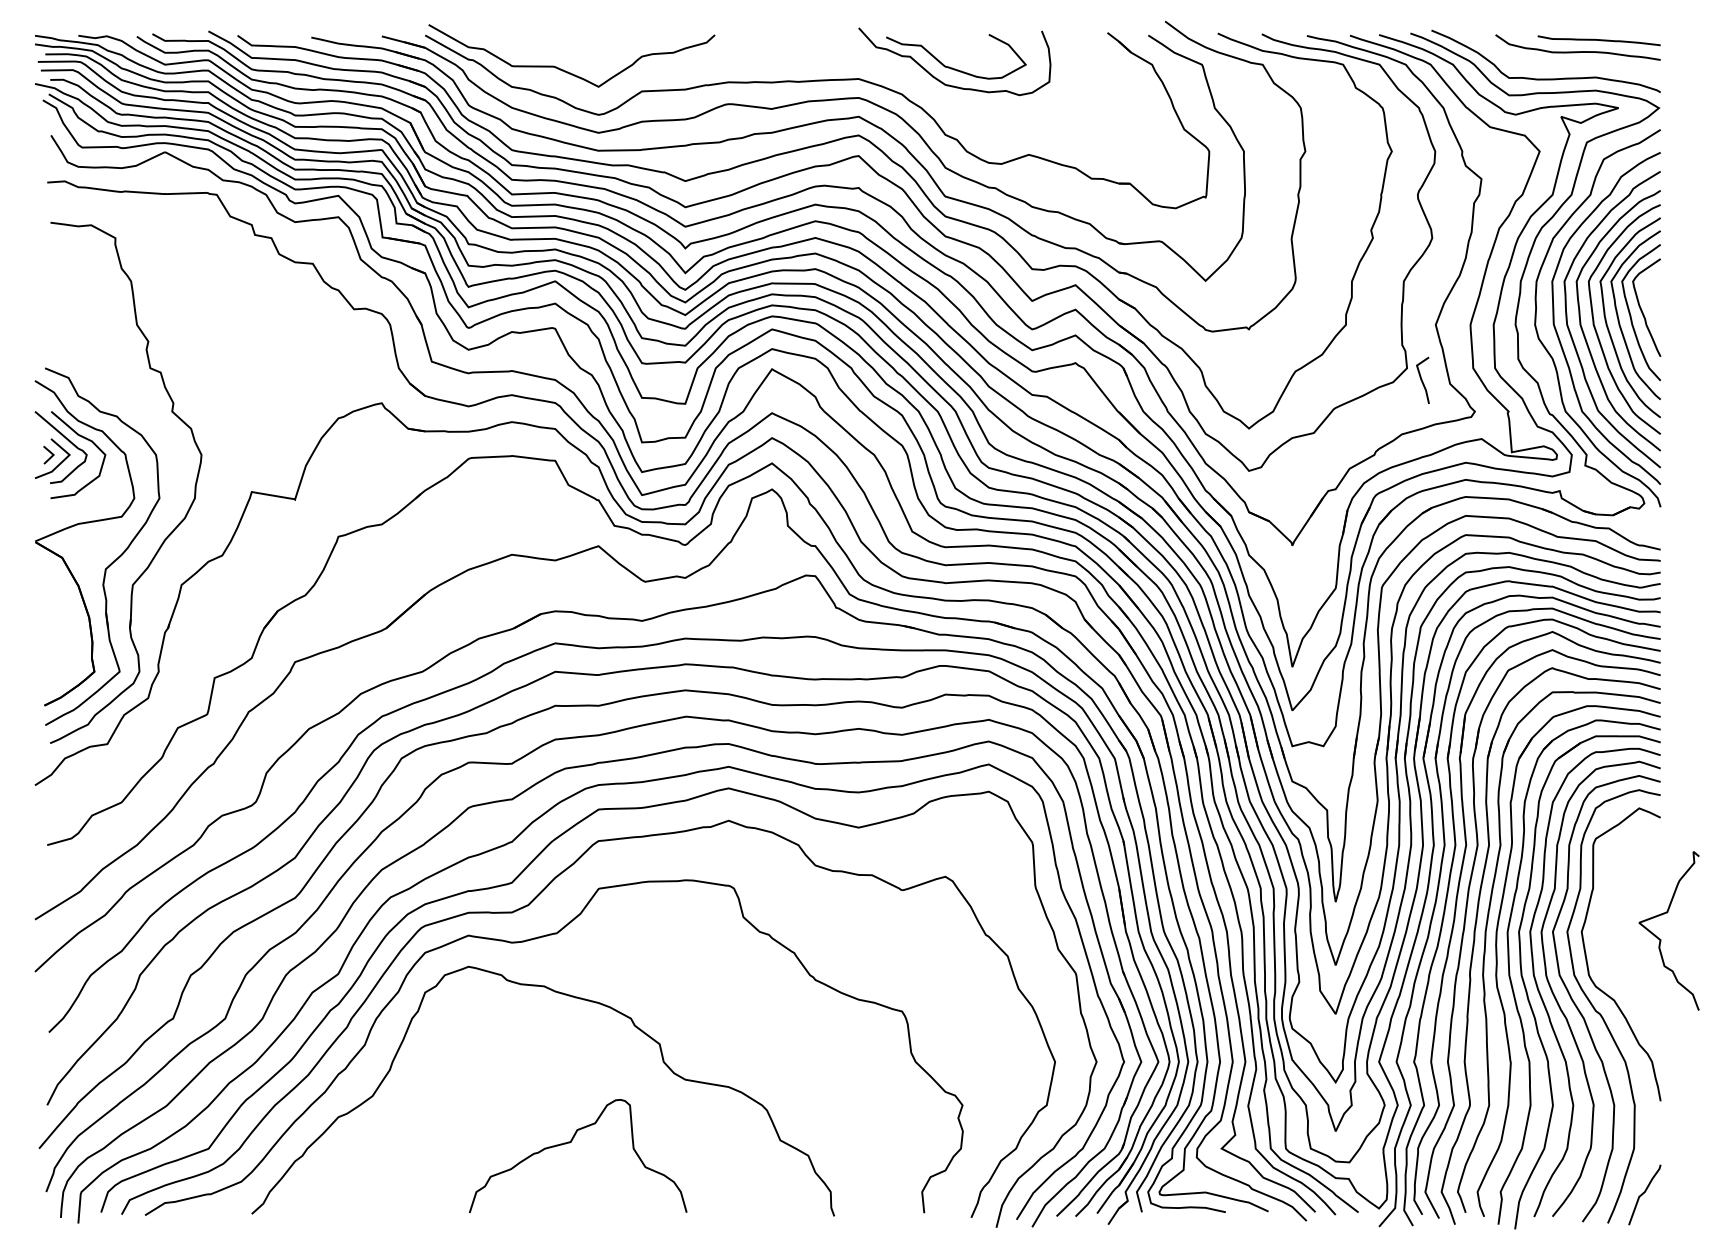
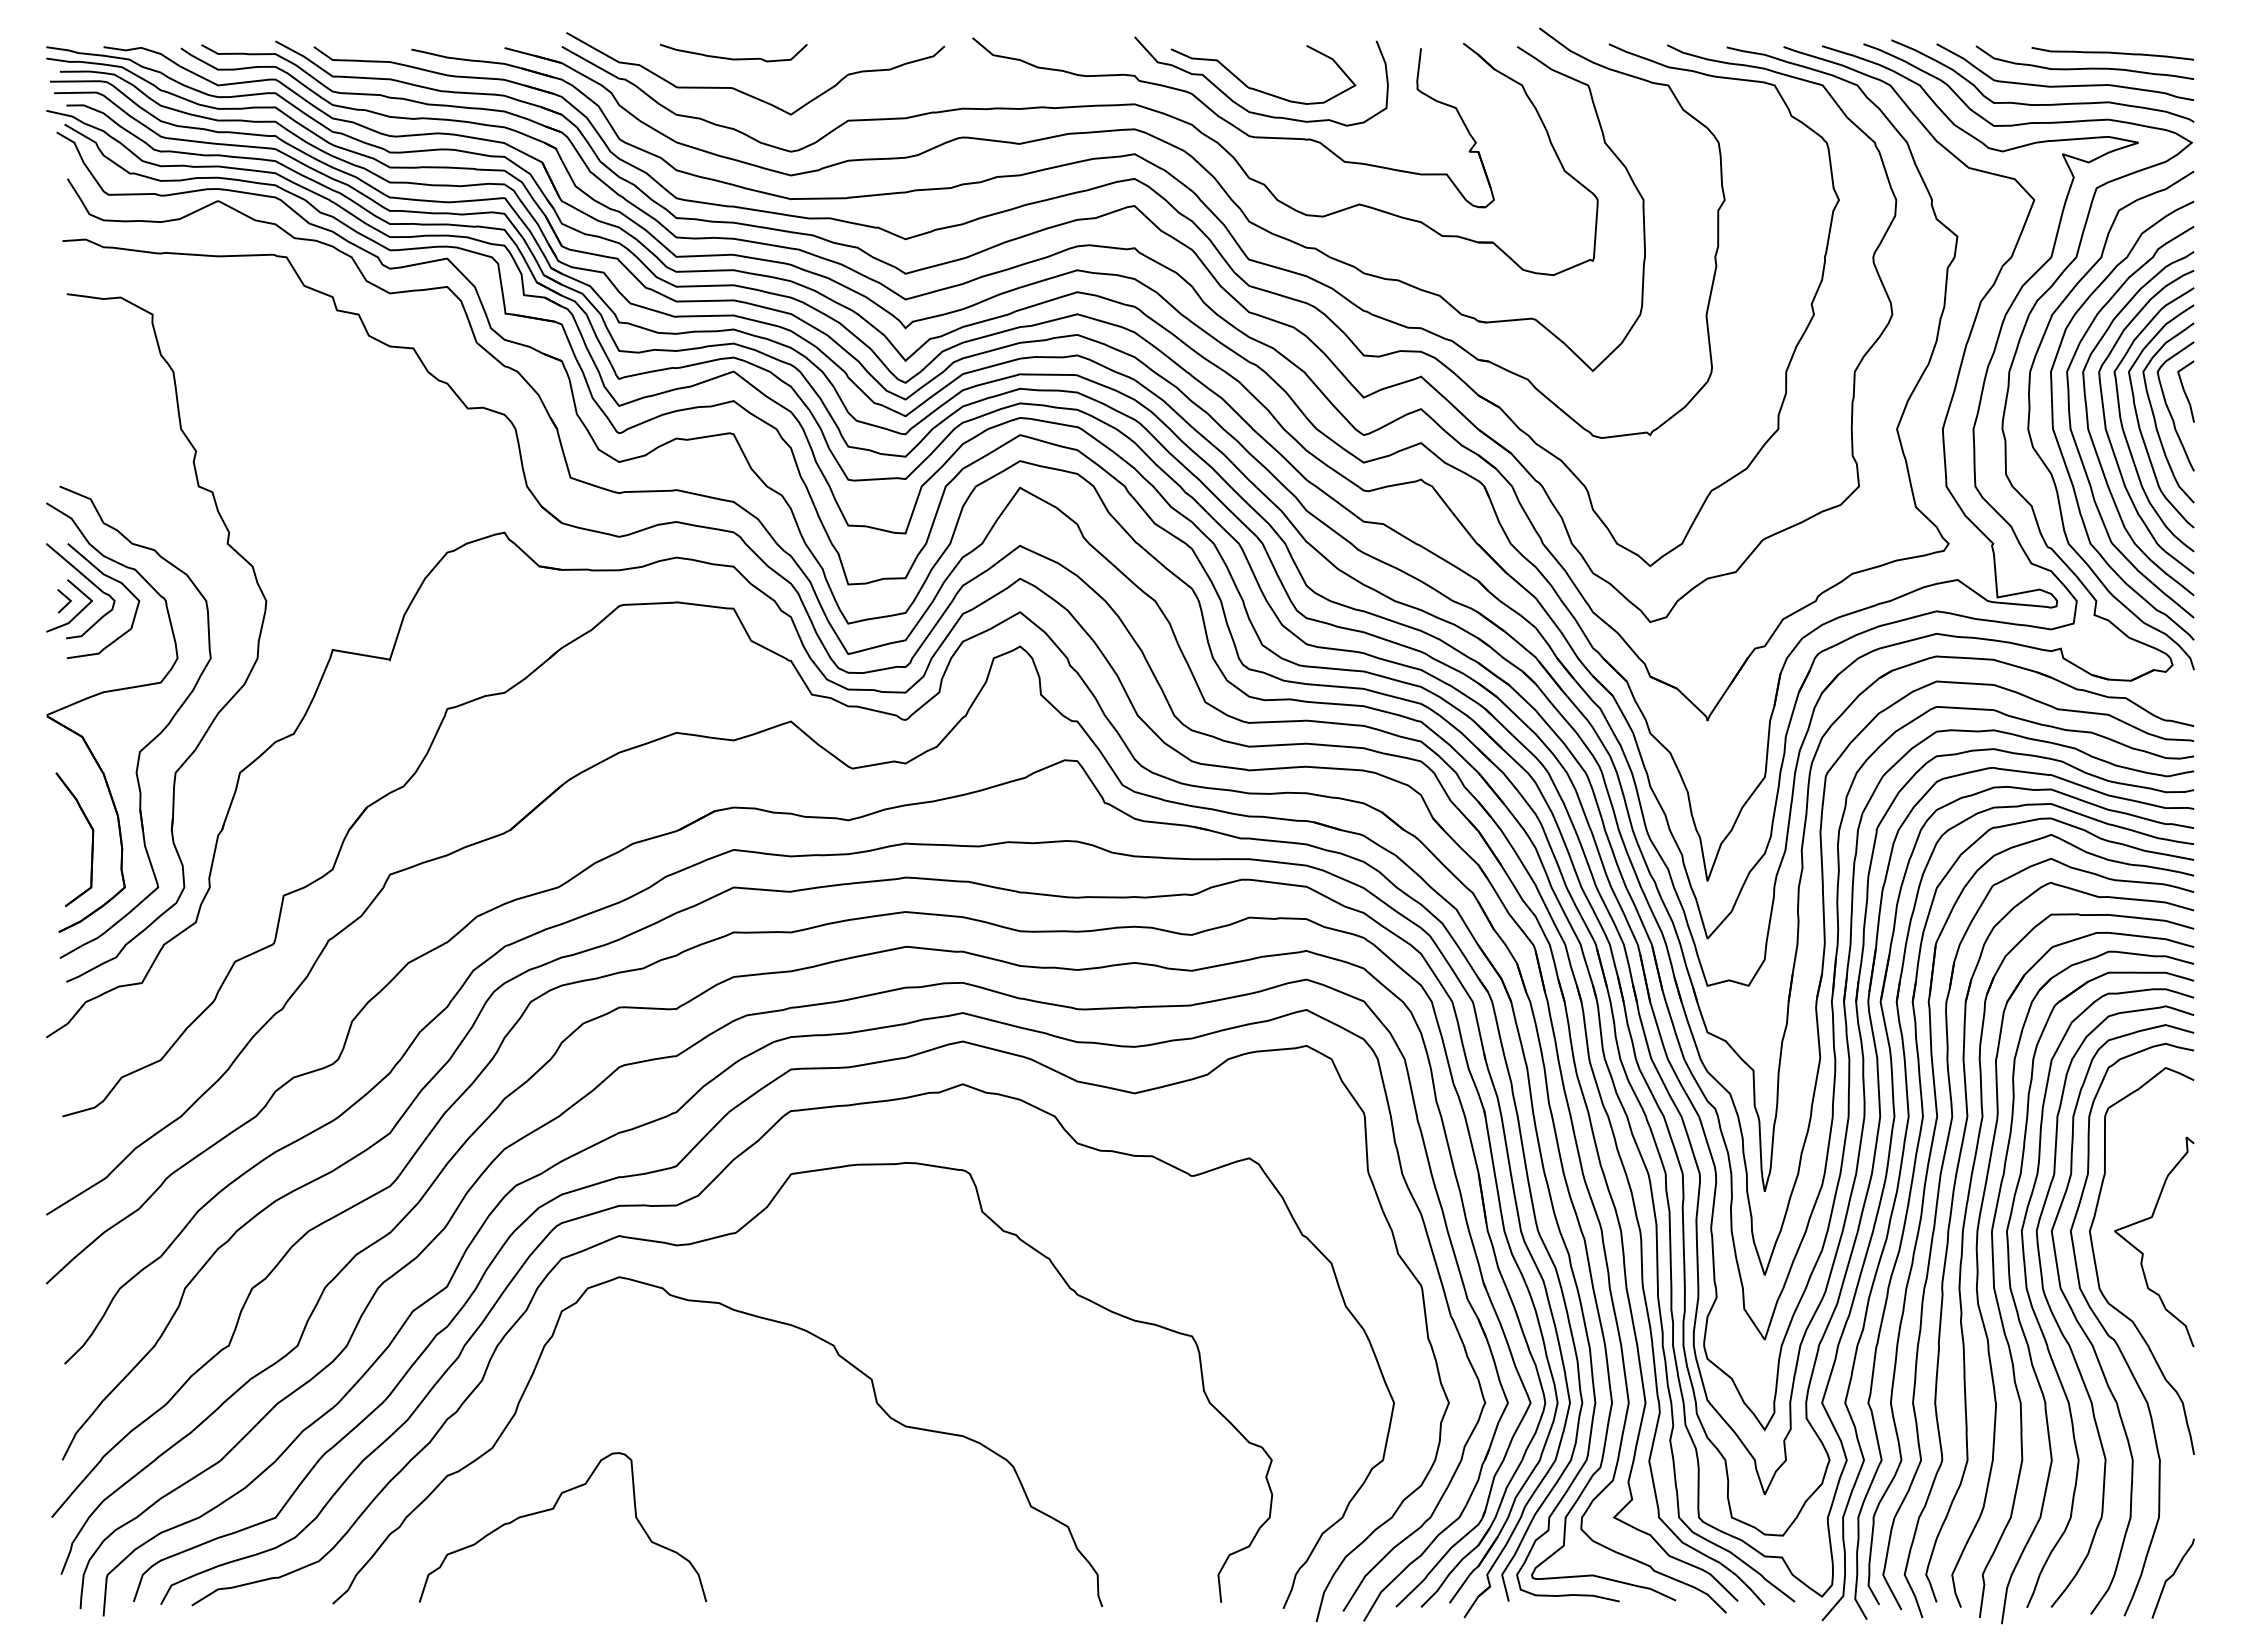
curve: (555, 44) -> (733, 58), added
curve: (1563, 64) -> (2065, 85), added
part: (933, 92) -> (1233, 122), added
line: (1422, 380) -> (2185, 391), moved
part: (69, 637) -> (91, 842), added
curve: (1660, 938) -> (2142, 1252), moved
curve: (571, 1142) -> (553, 1509), moved

